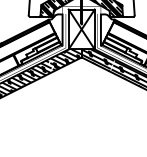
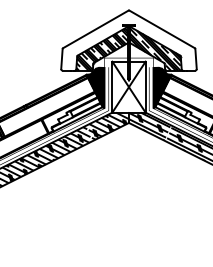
fill: (55, 29) -> (95, 87), added
fill: (107, 29) -> (162, 87), added

